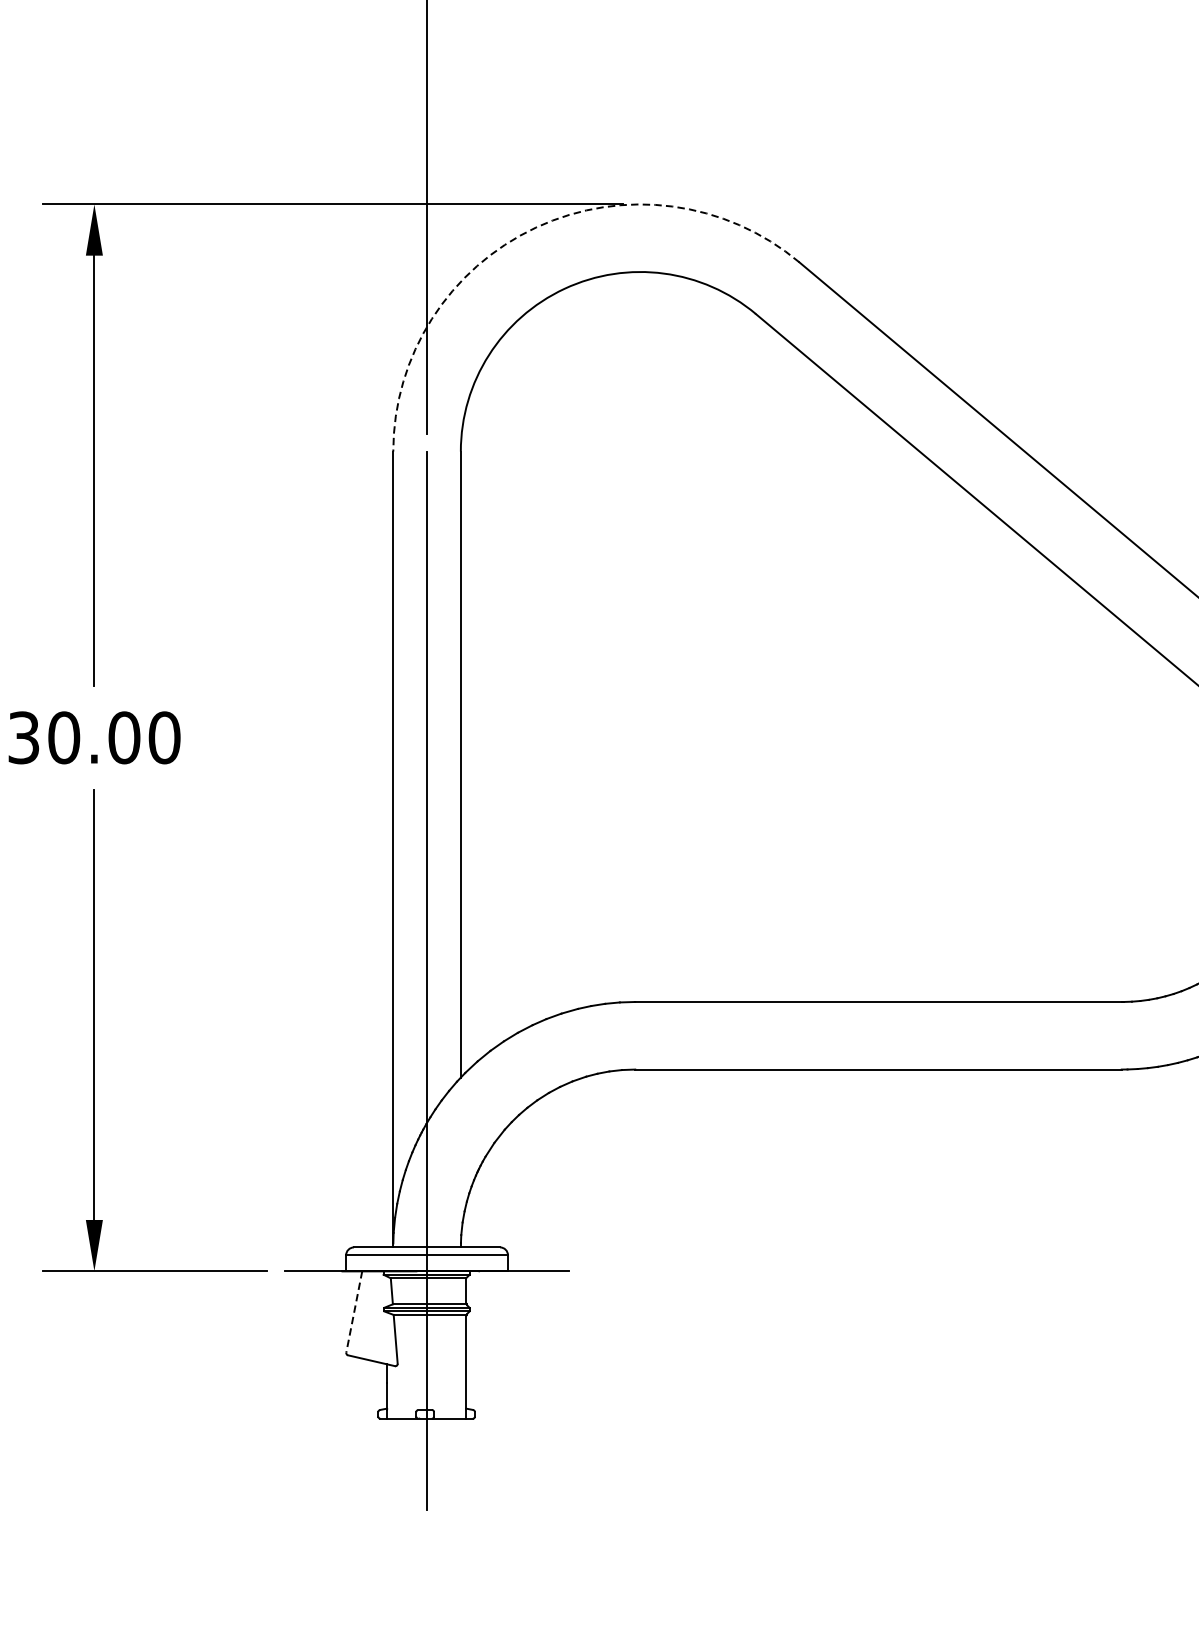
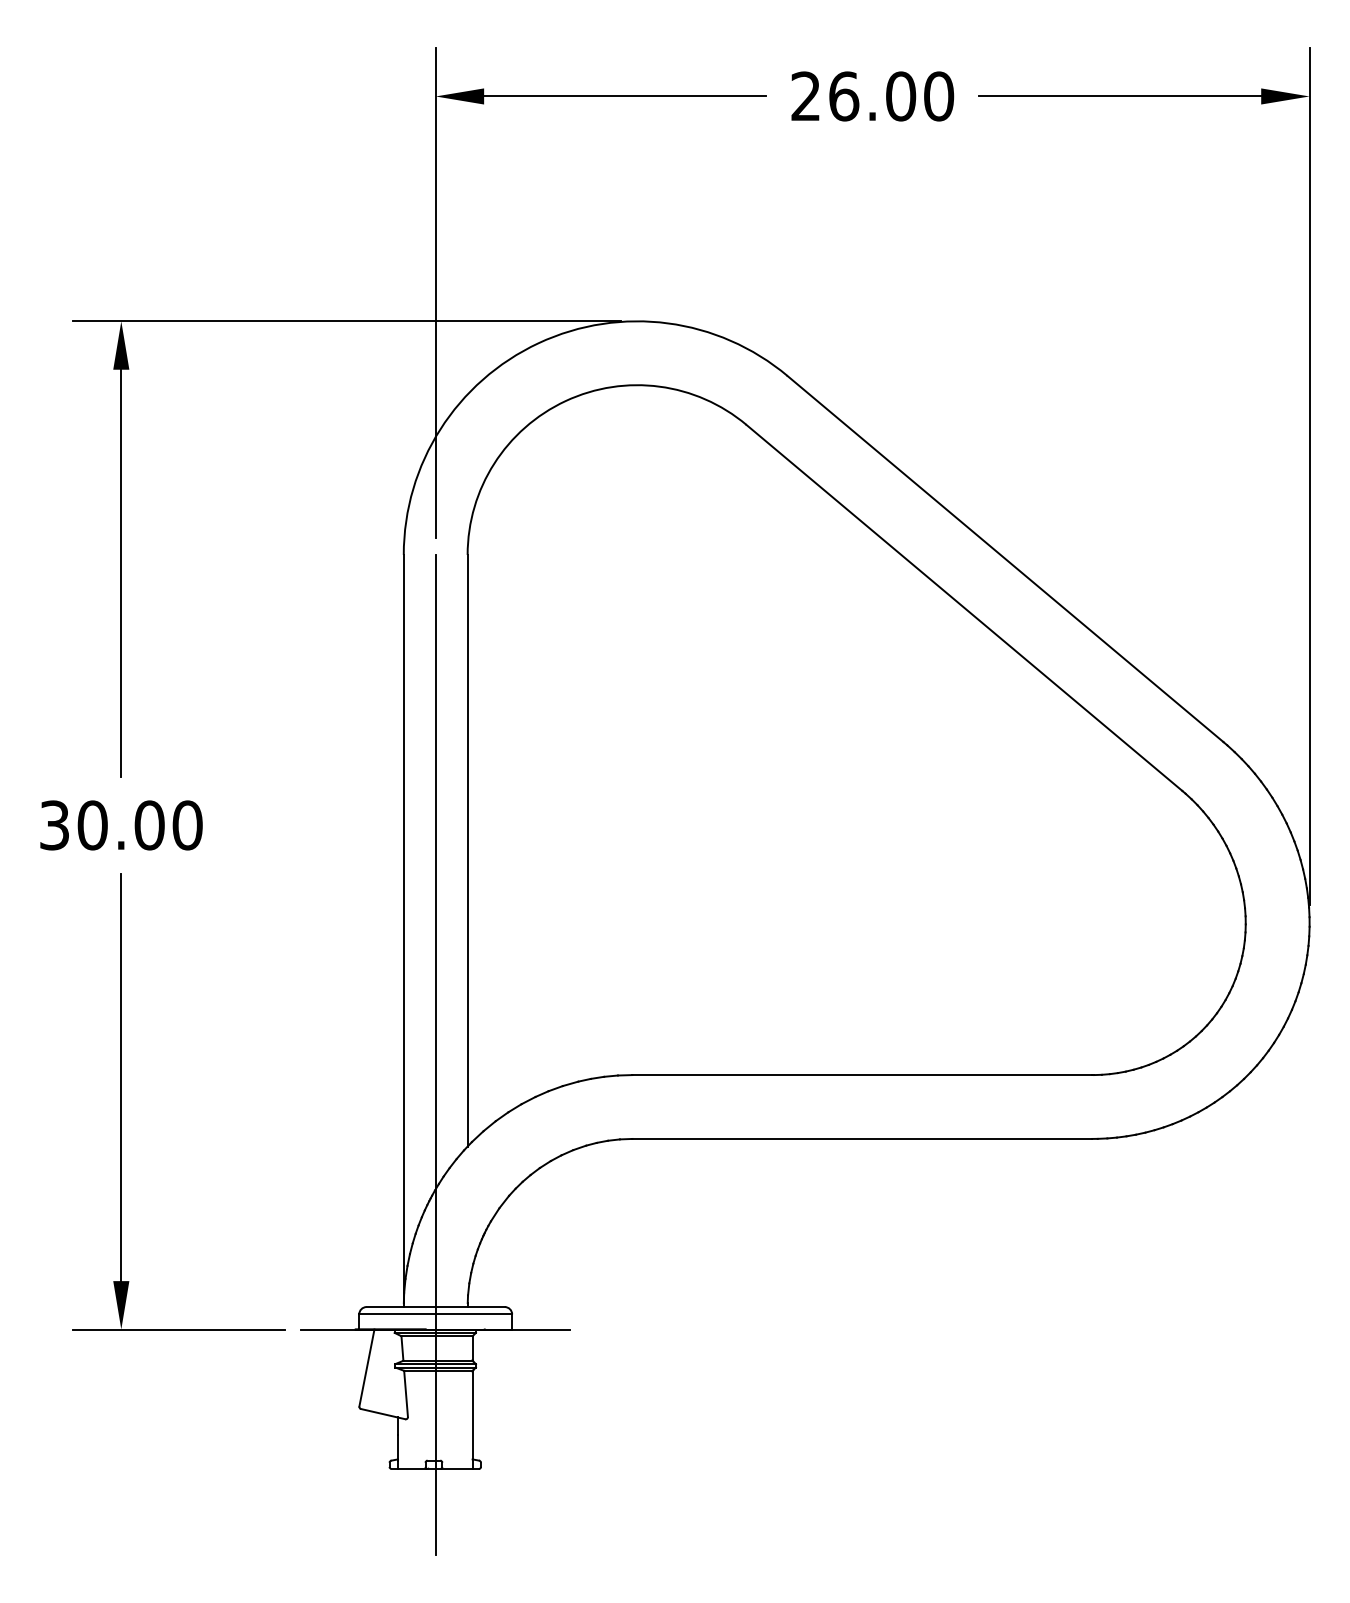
arc: (535, 227) -> (538, 343), dashed -> solid
line: (353, 1312) -> (366, 1368), dashed -> solid

